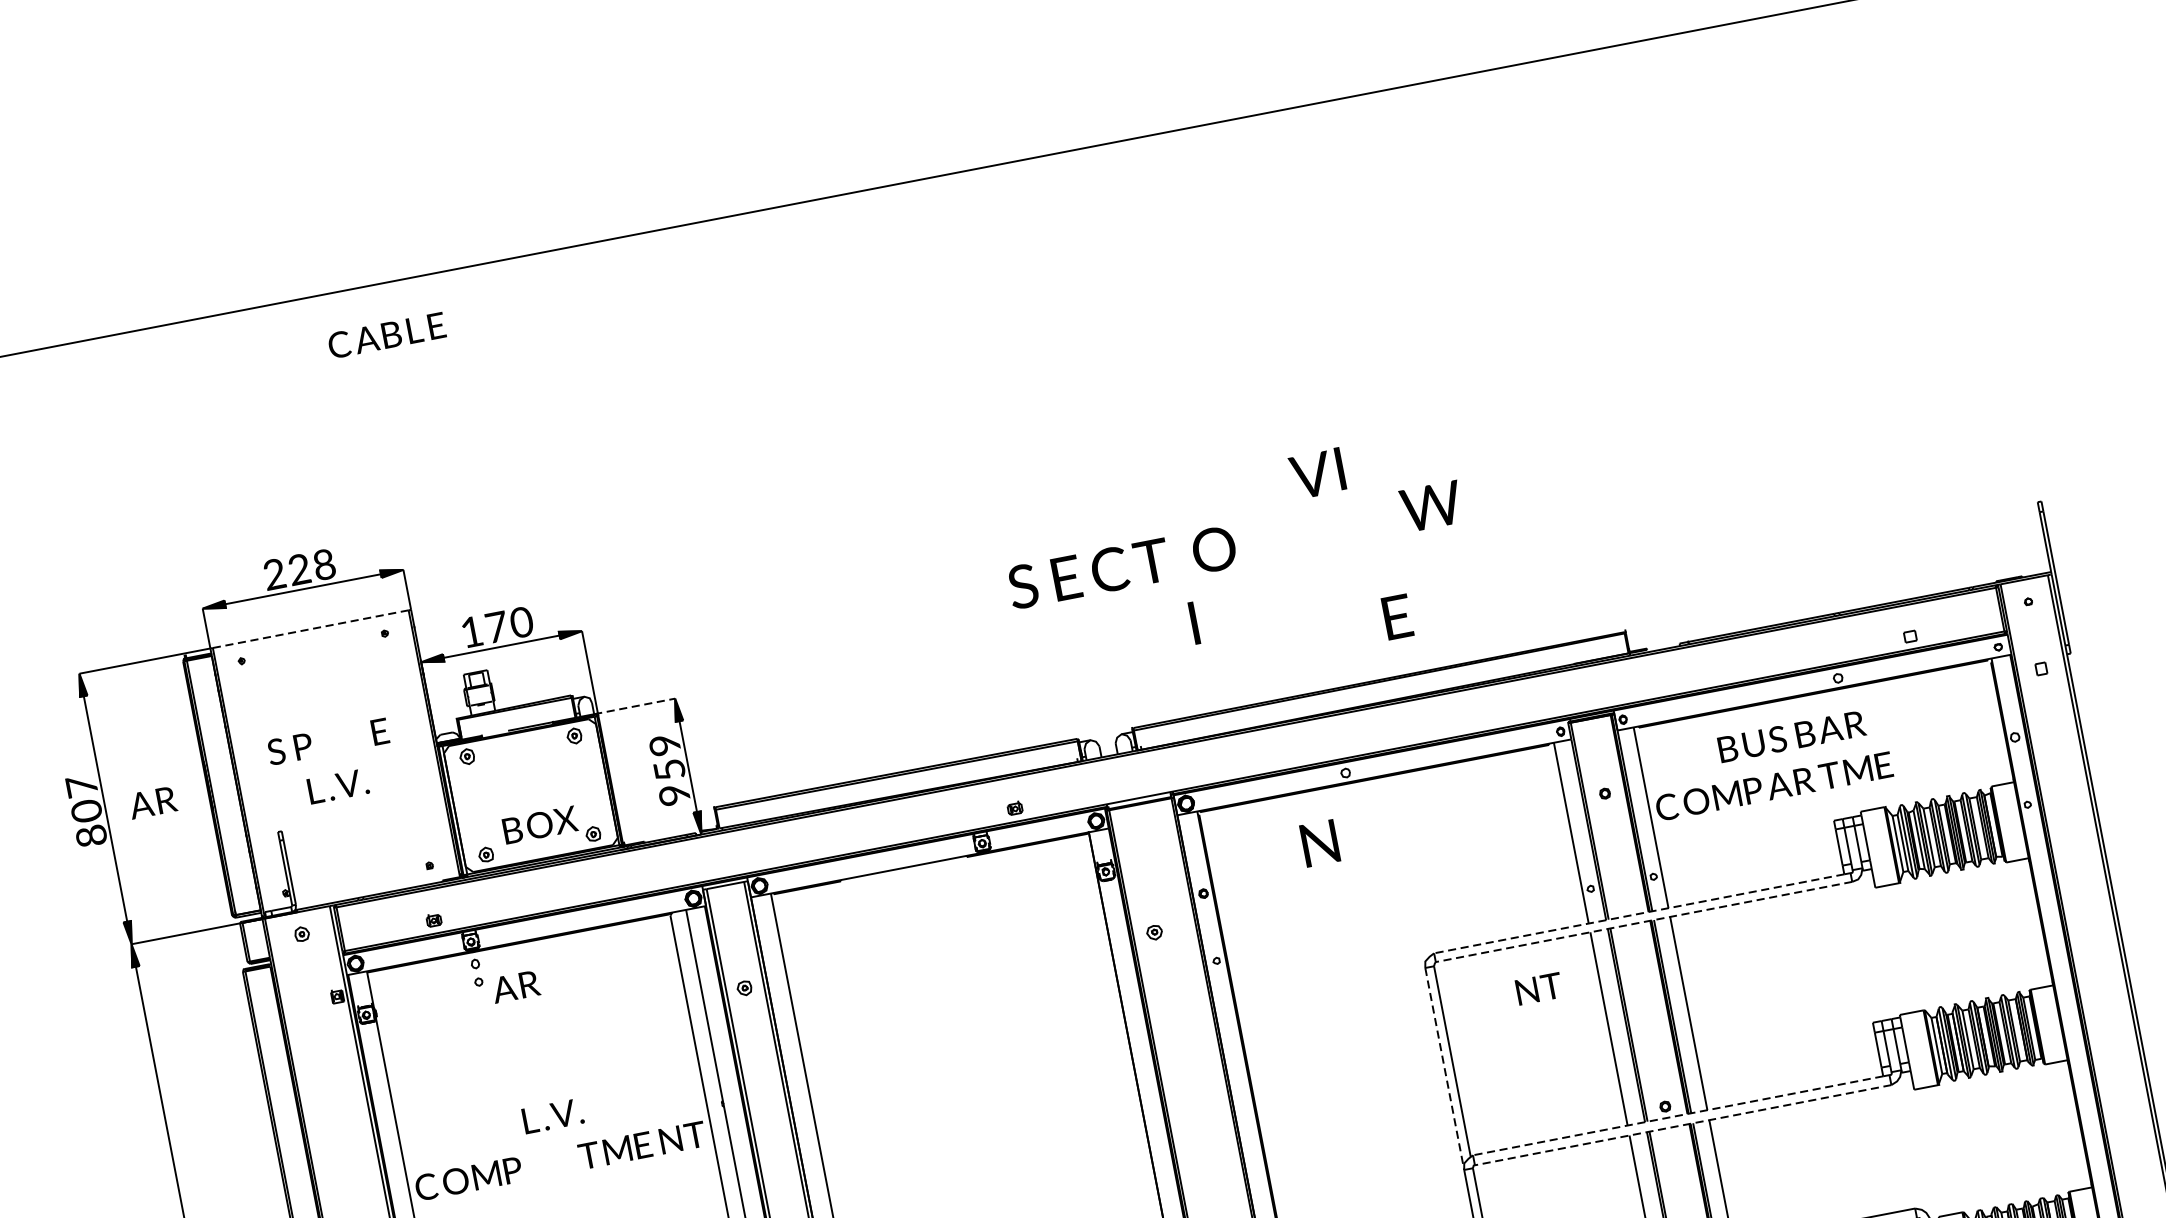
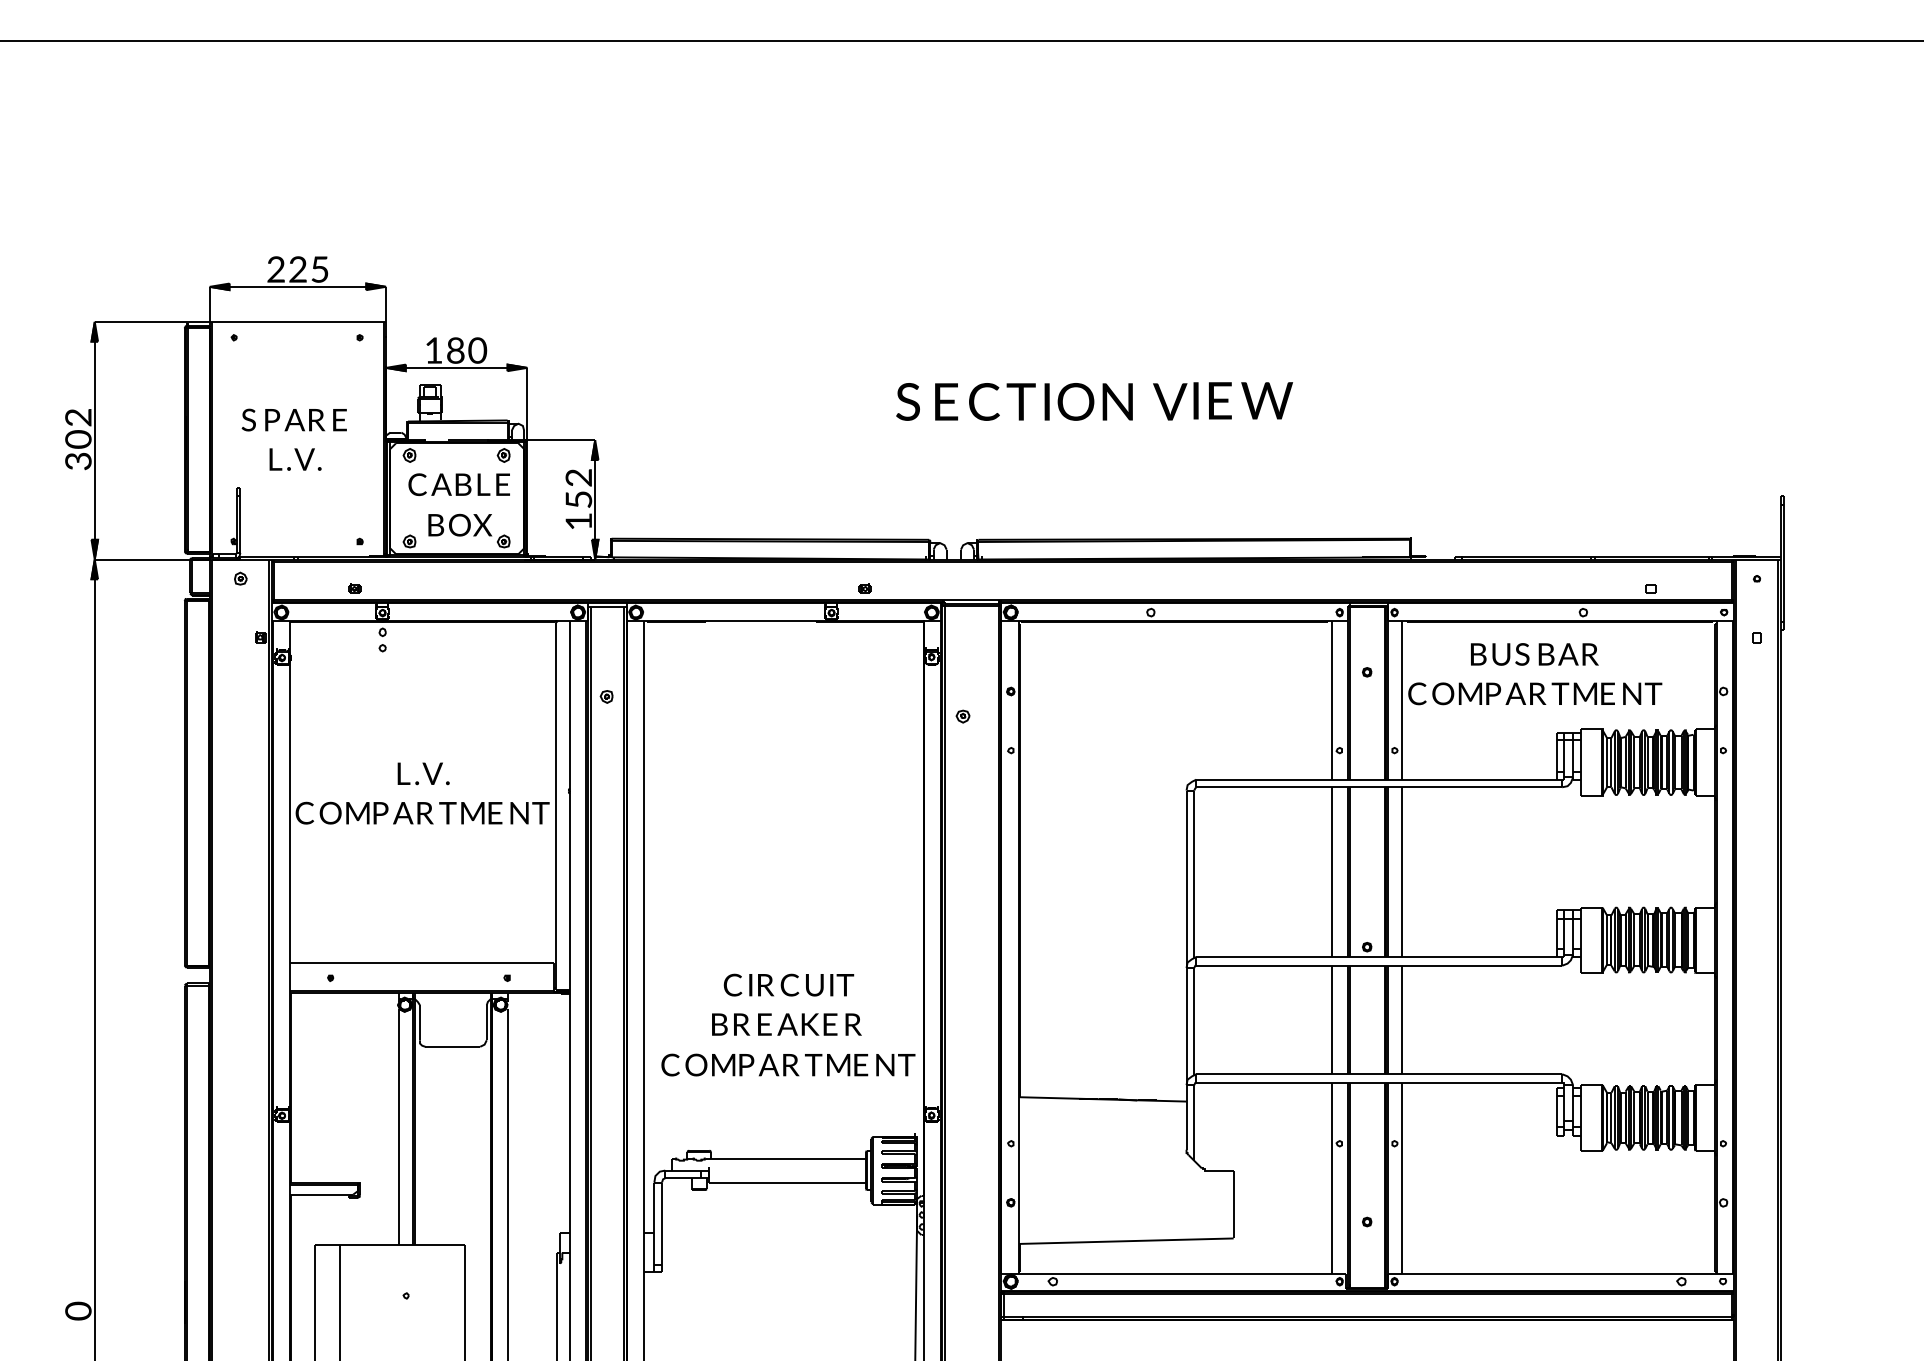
text: (385, 335) -> (458, 484), moved
text: (1317, 473) -> (1175, 401), moved
text: (323, 564) -> (319, 269), 8 -> 5
text: (1397, 616) -> (1220, 400), moved
text: (1193, 622) -> (1046, 401), moved
text: (496, 627) -> (455, 350), 7 -> 8
line: (310, 628) -> (297, 321), dashed -> solid
line: (634, 706) -> (559, 440), dashed -> solid
text: (664, 744) -> (578, 477), 9 -> 2
text: (81, 786) -> (78, 417), 7 -> 2
text: (674, 794) -> (578, 521), 9 -> 1
text: (152, 803) -> (304, 420), moved
text: (90, 836) -> (77, 461), 8 -> 3
text: (1319, 842) -> (1117, 401), moved
line: (1639, 913) -> (1376, 779), dashed -> solid
line: (1644, 922) -> (1379, 787), dashed -> solid
text: (516, 987) -> (413, 813), moved
text: (1539, 988) -> (1642, 693), moved
line: (1444, 1069) -> (1186, 879), dashed -> solid
line: (1678, 1116) -> (1376, 957), dashed -> solid
line: (1683, 1124) -> (1379, 965), dashed -> solid

